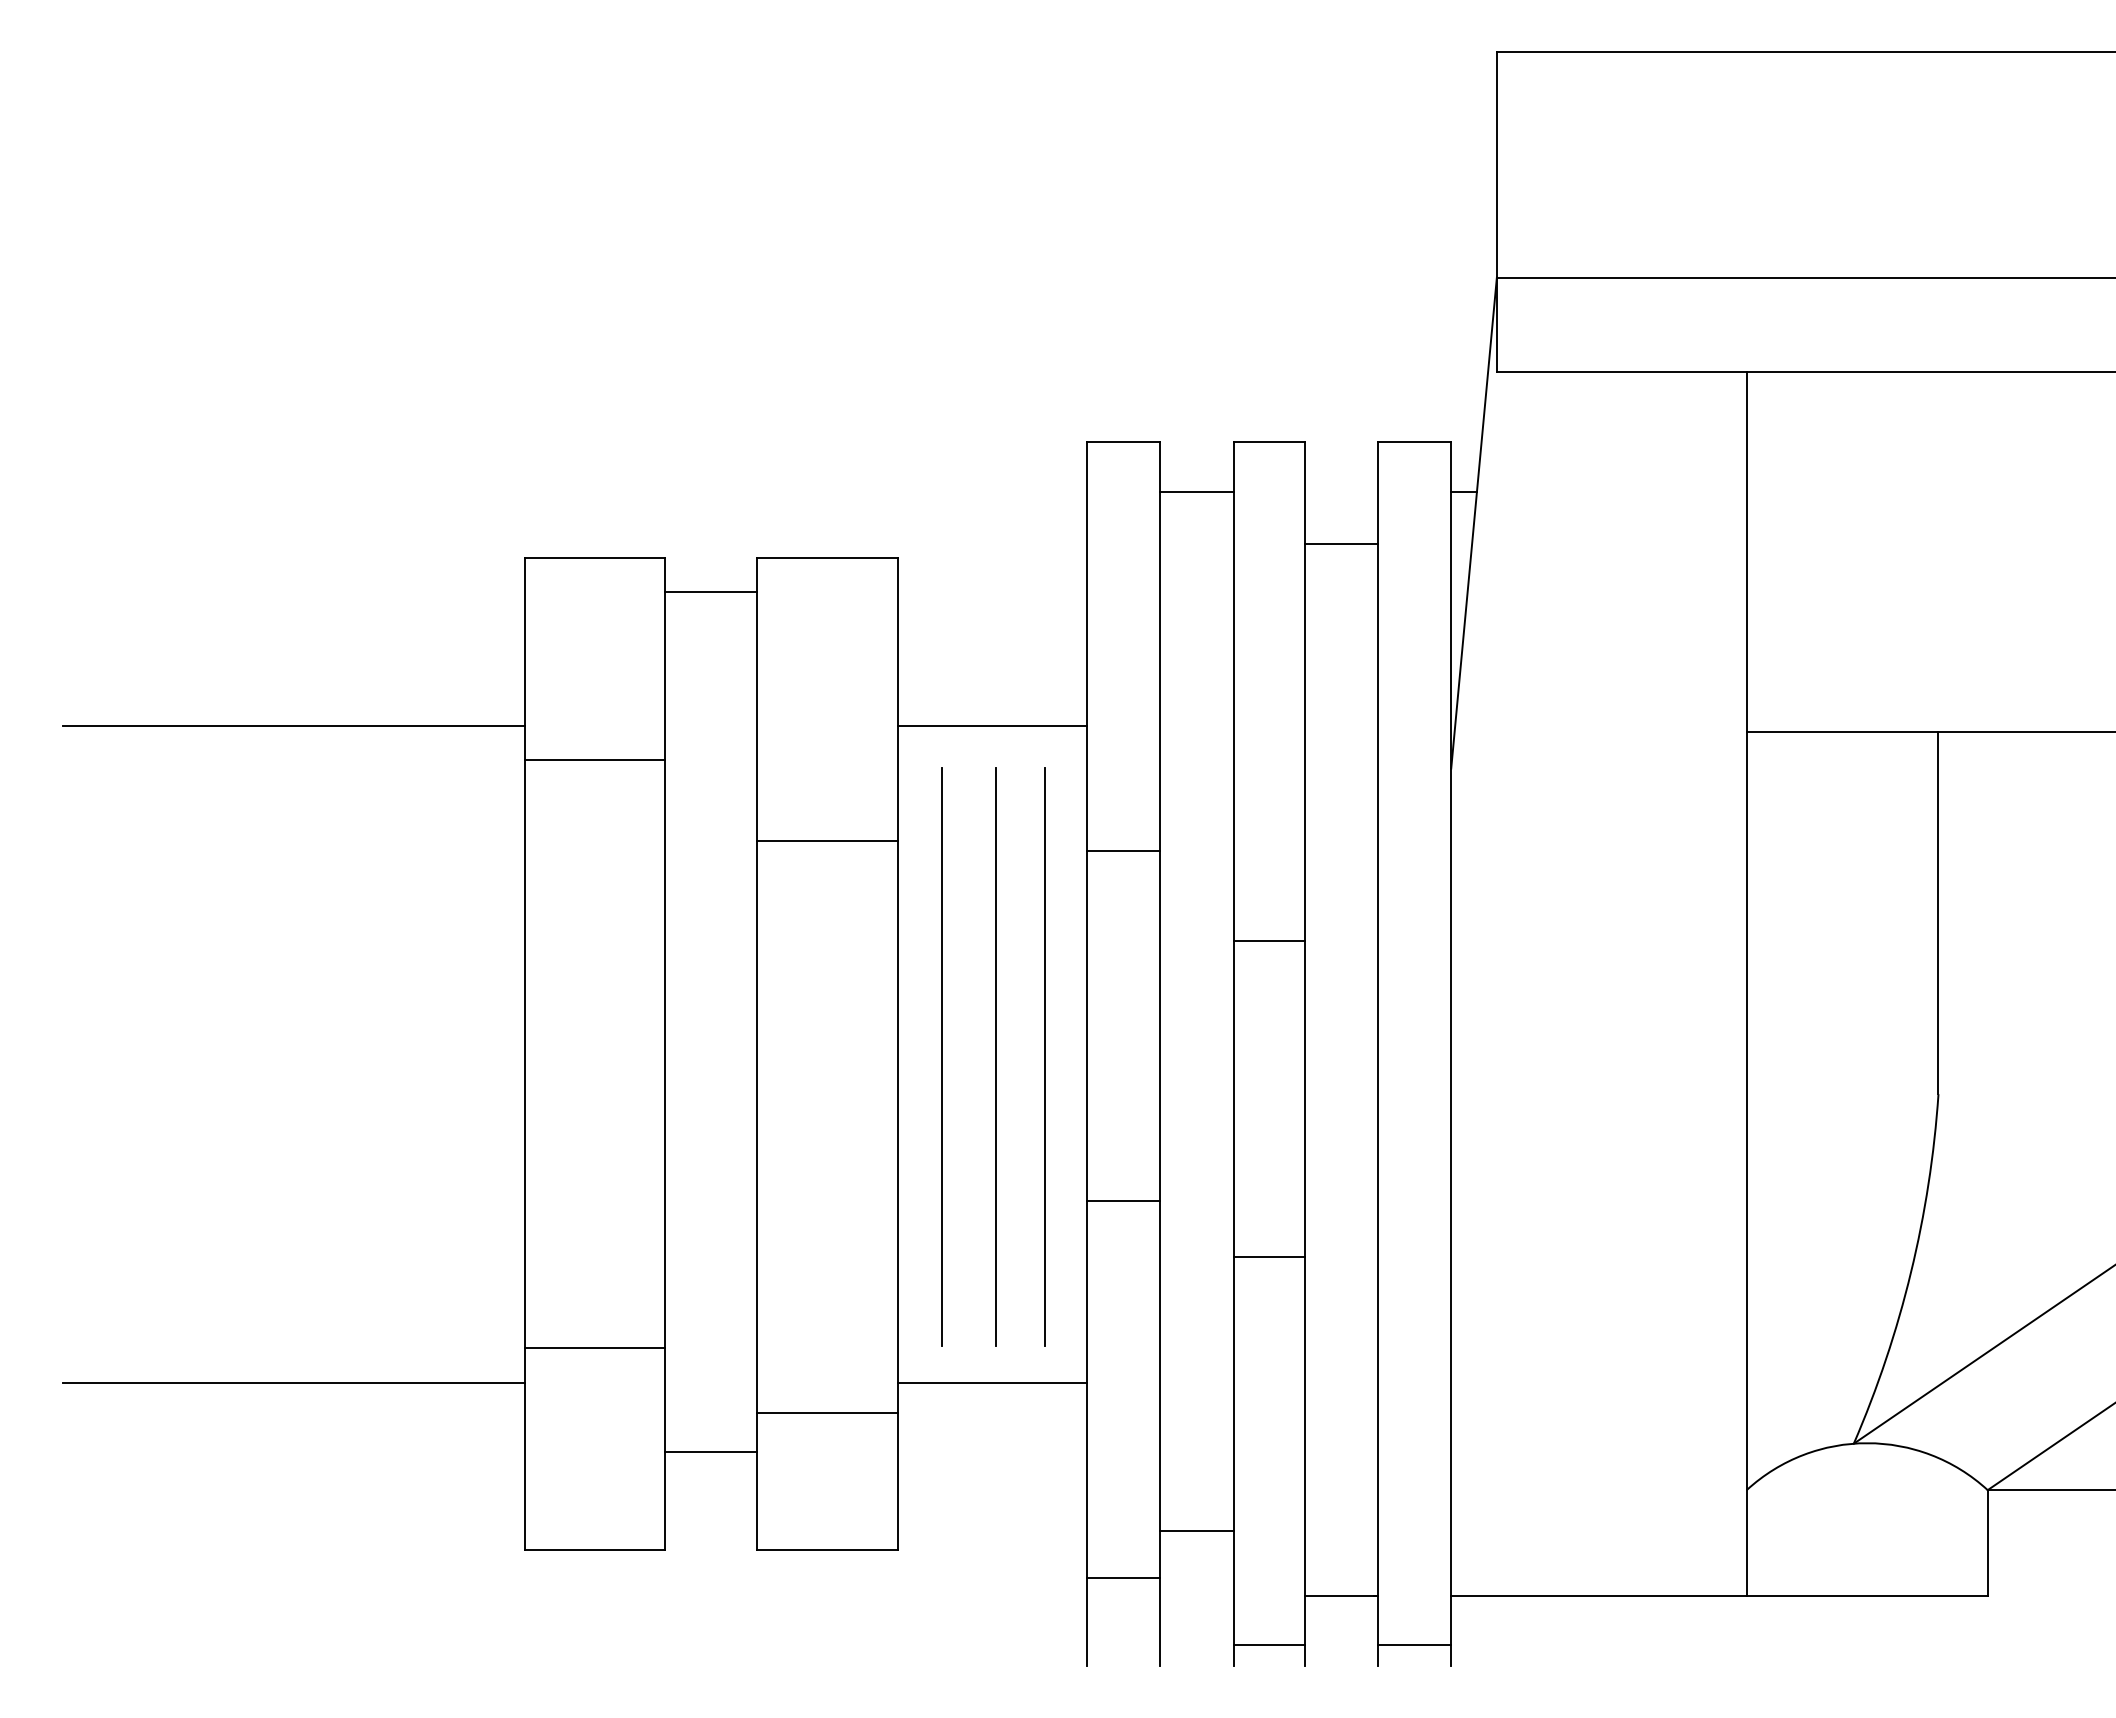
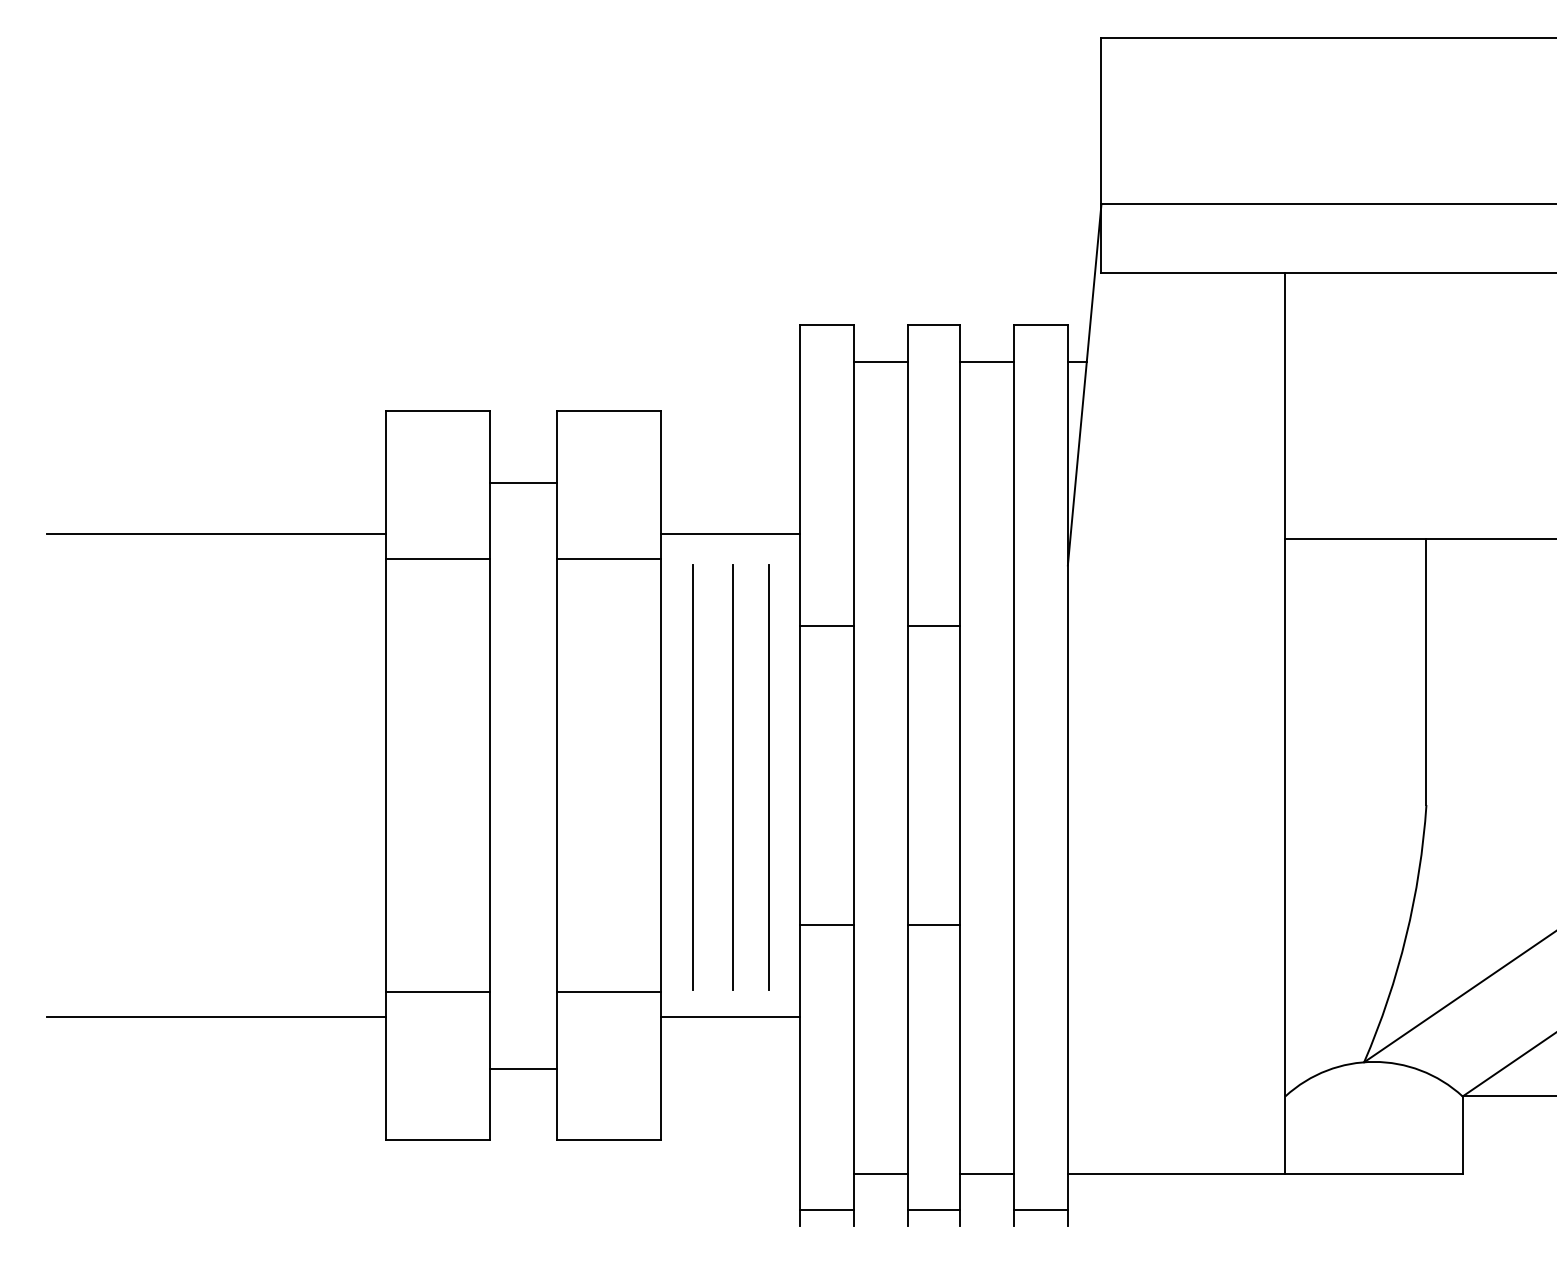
line: (1340, 543) -> (986, 361), moved
line: (711, 592) -> (523, 482), moved
line: (827, 840) -> (608, 558), moved
line: (1268, 941) -> (933, 626), moved
line: (1123, 1200) -> (826, 924), moved
line: (827, 1413) -> (608, 992), moved
line: (1196, 1531) -> (880, 1174), moved
line: (1123, 1578) -> (826, 1210), moved

